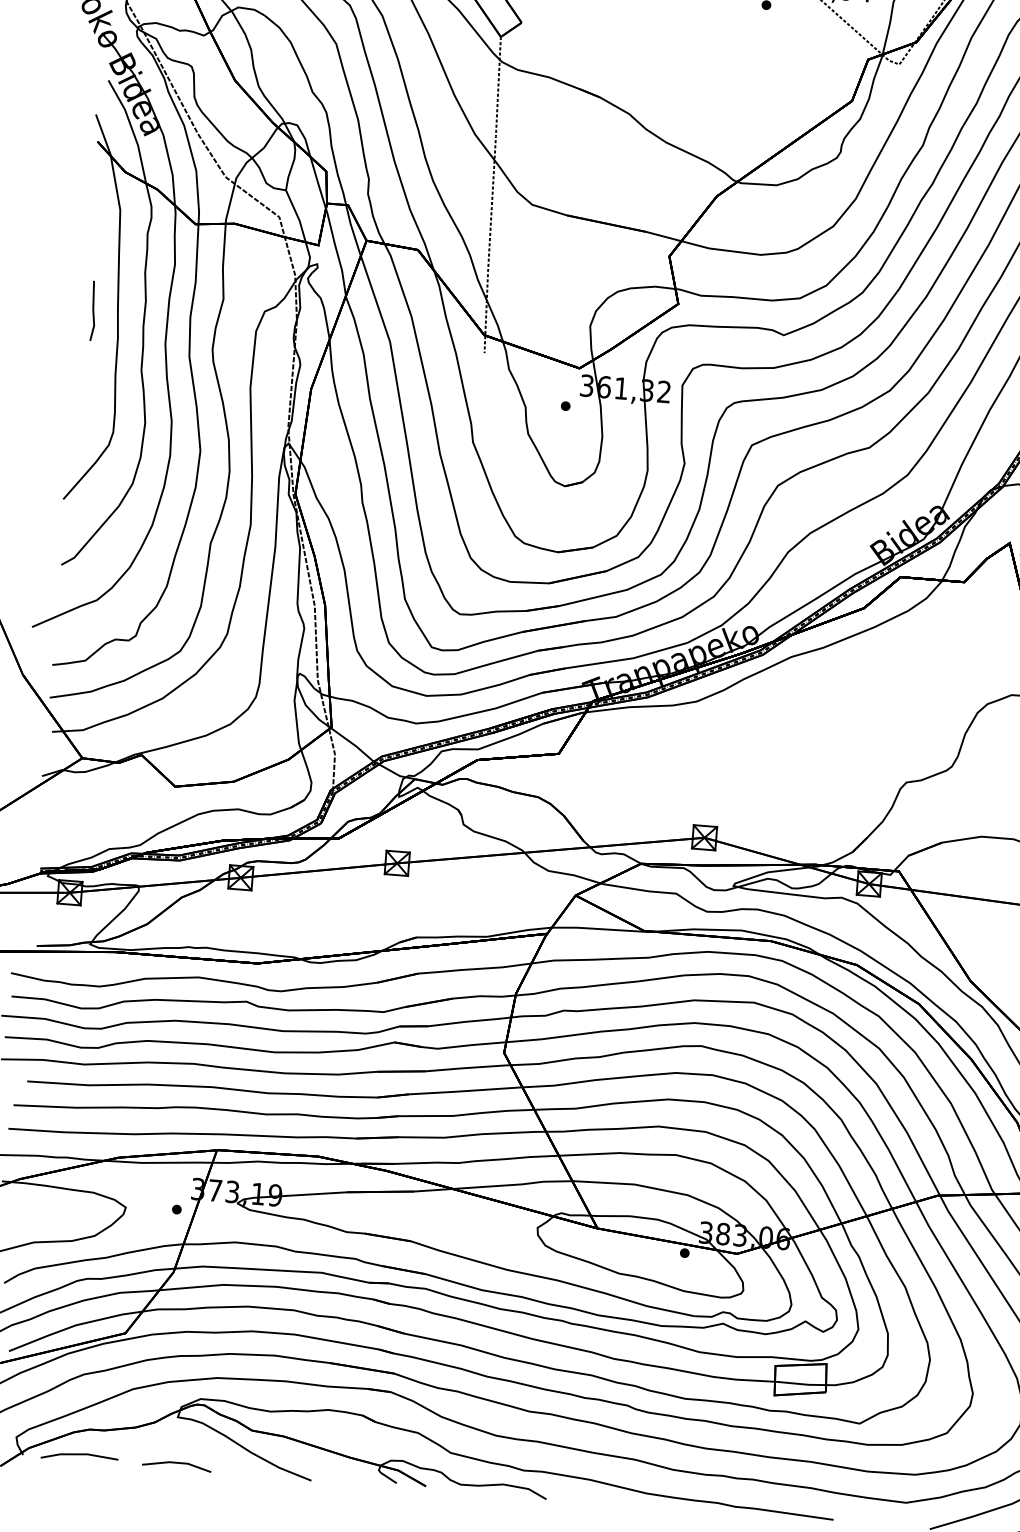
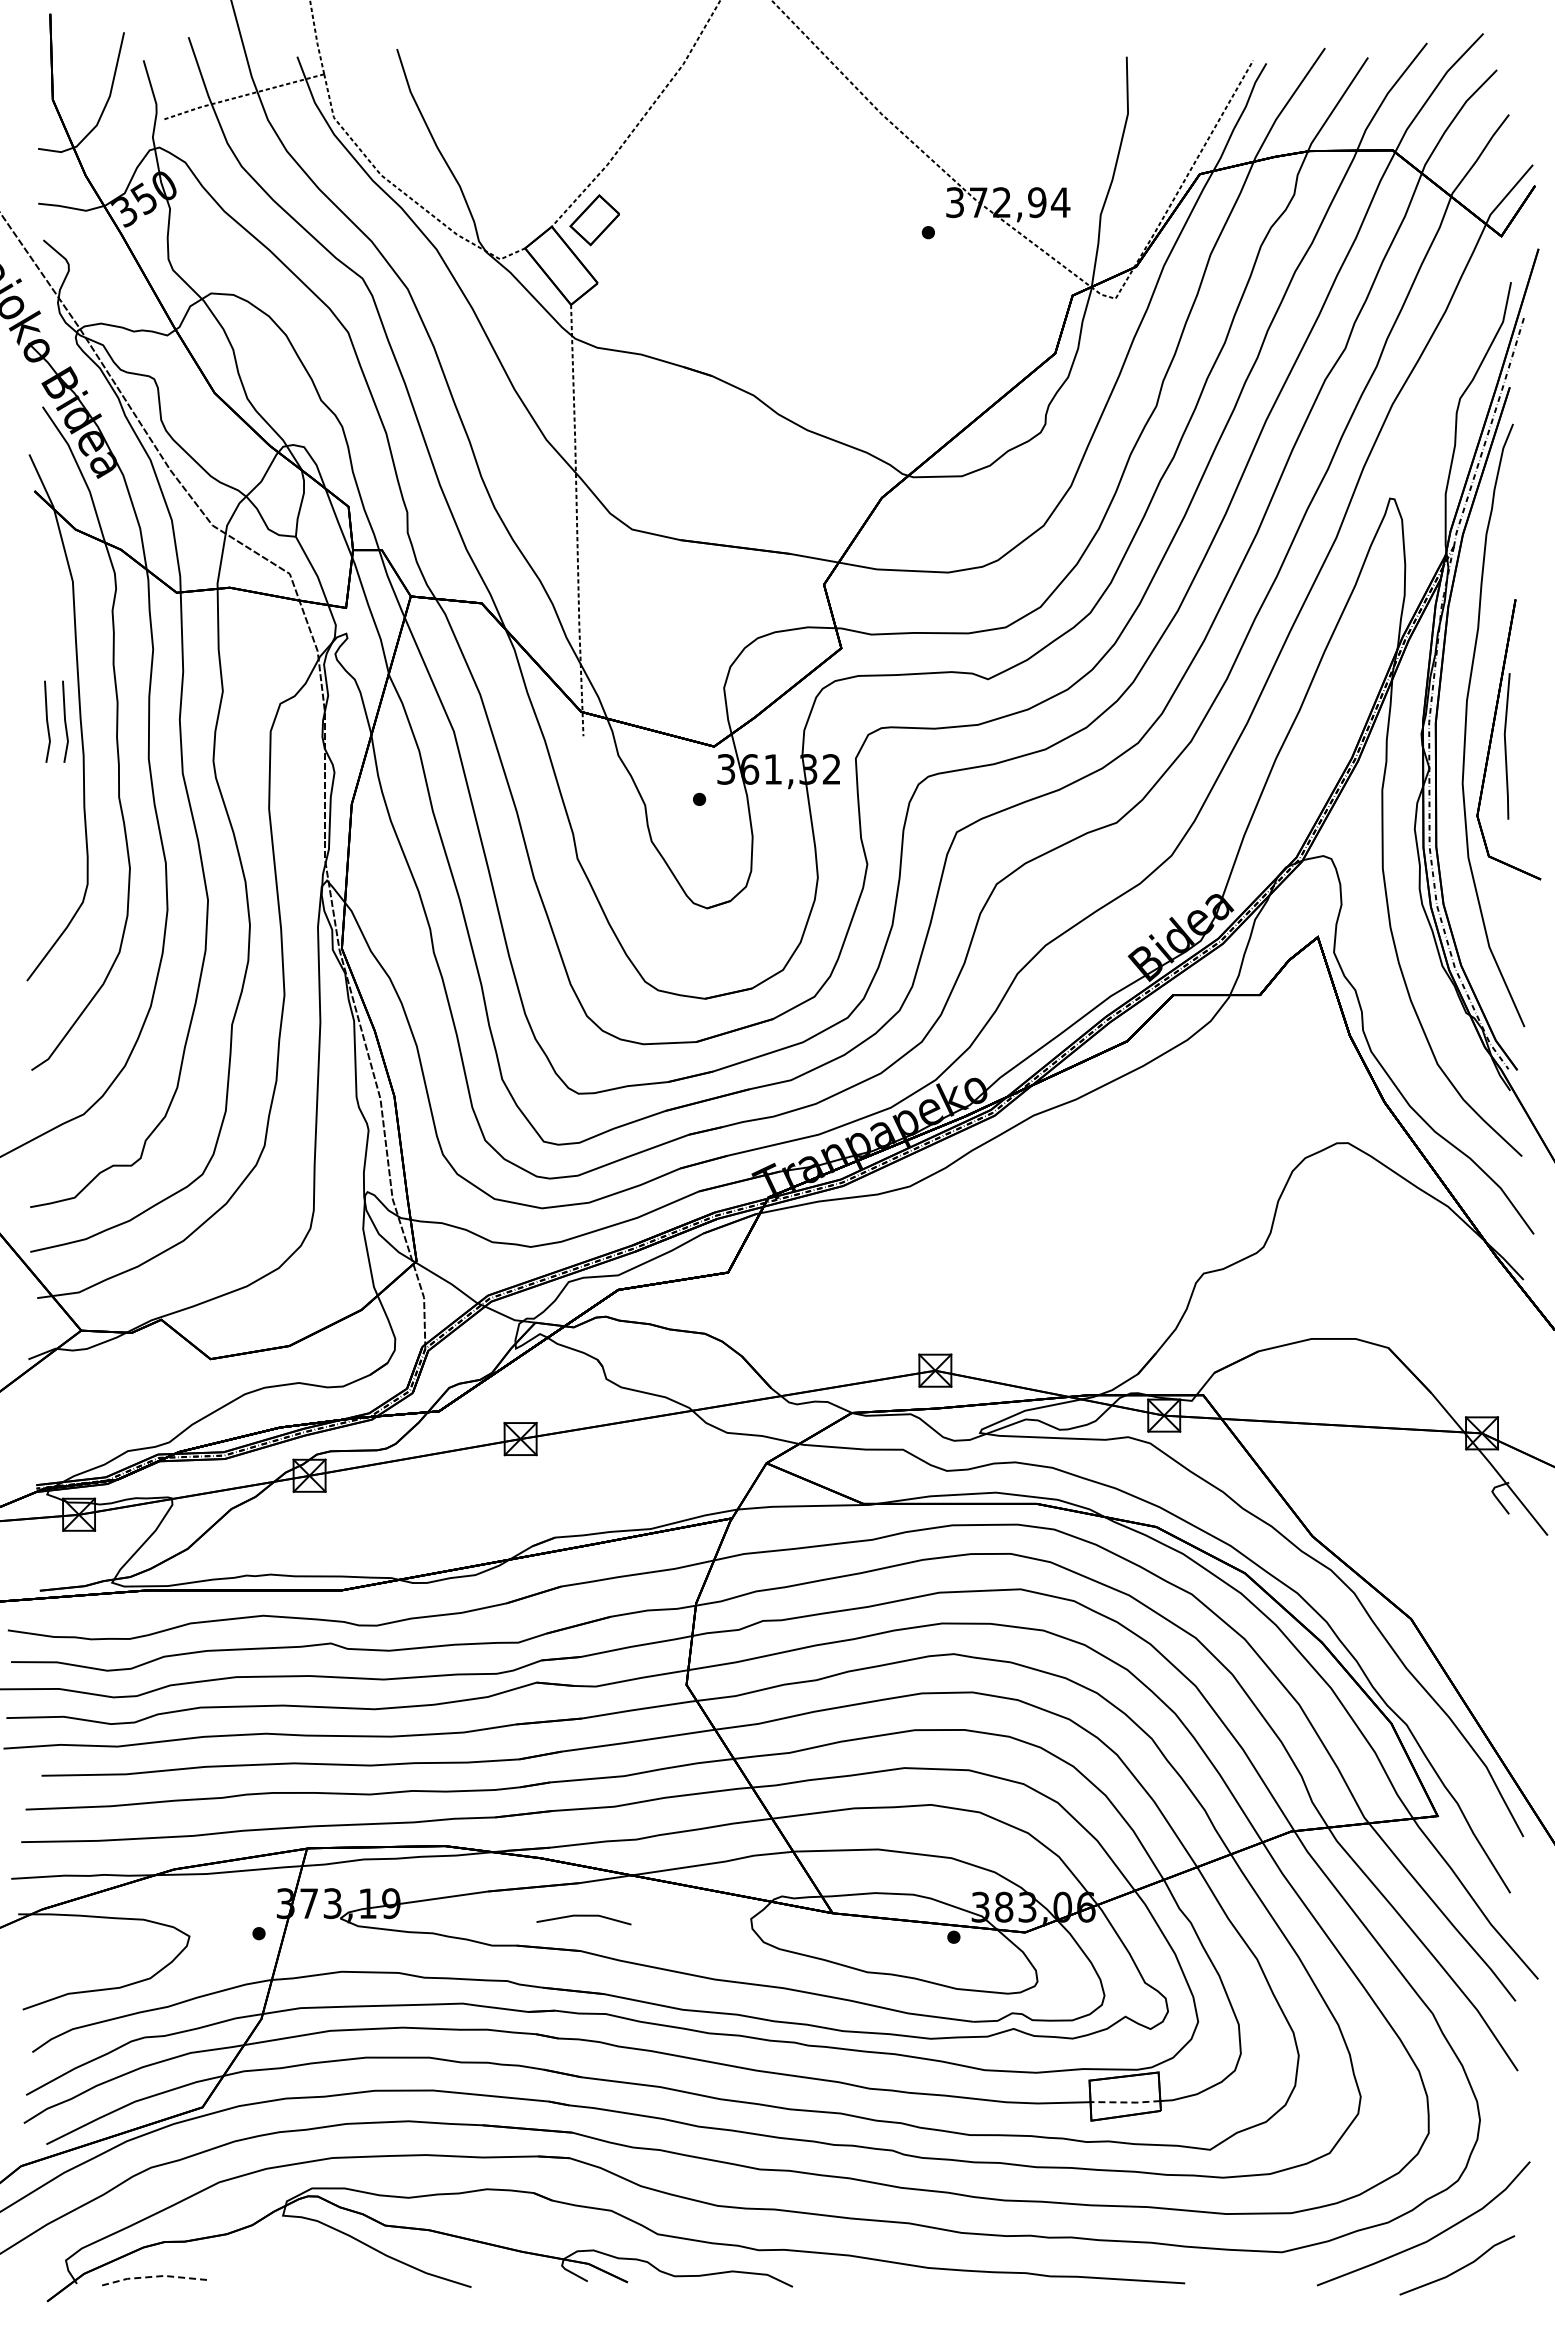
line: (106, 311) -> (65, 721), added
line: (799, 1384) -> (1124, 2102), solid -> dashed
line: (78, 1454) -> (152, 2276), solid -> dashed
line: (176, 1463) -> (583, 1916), moved

